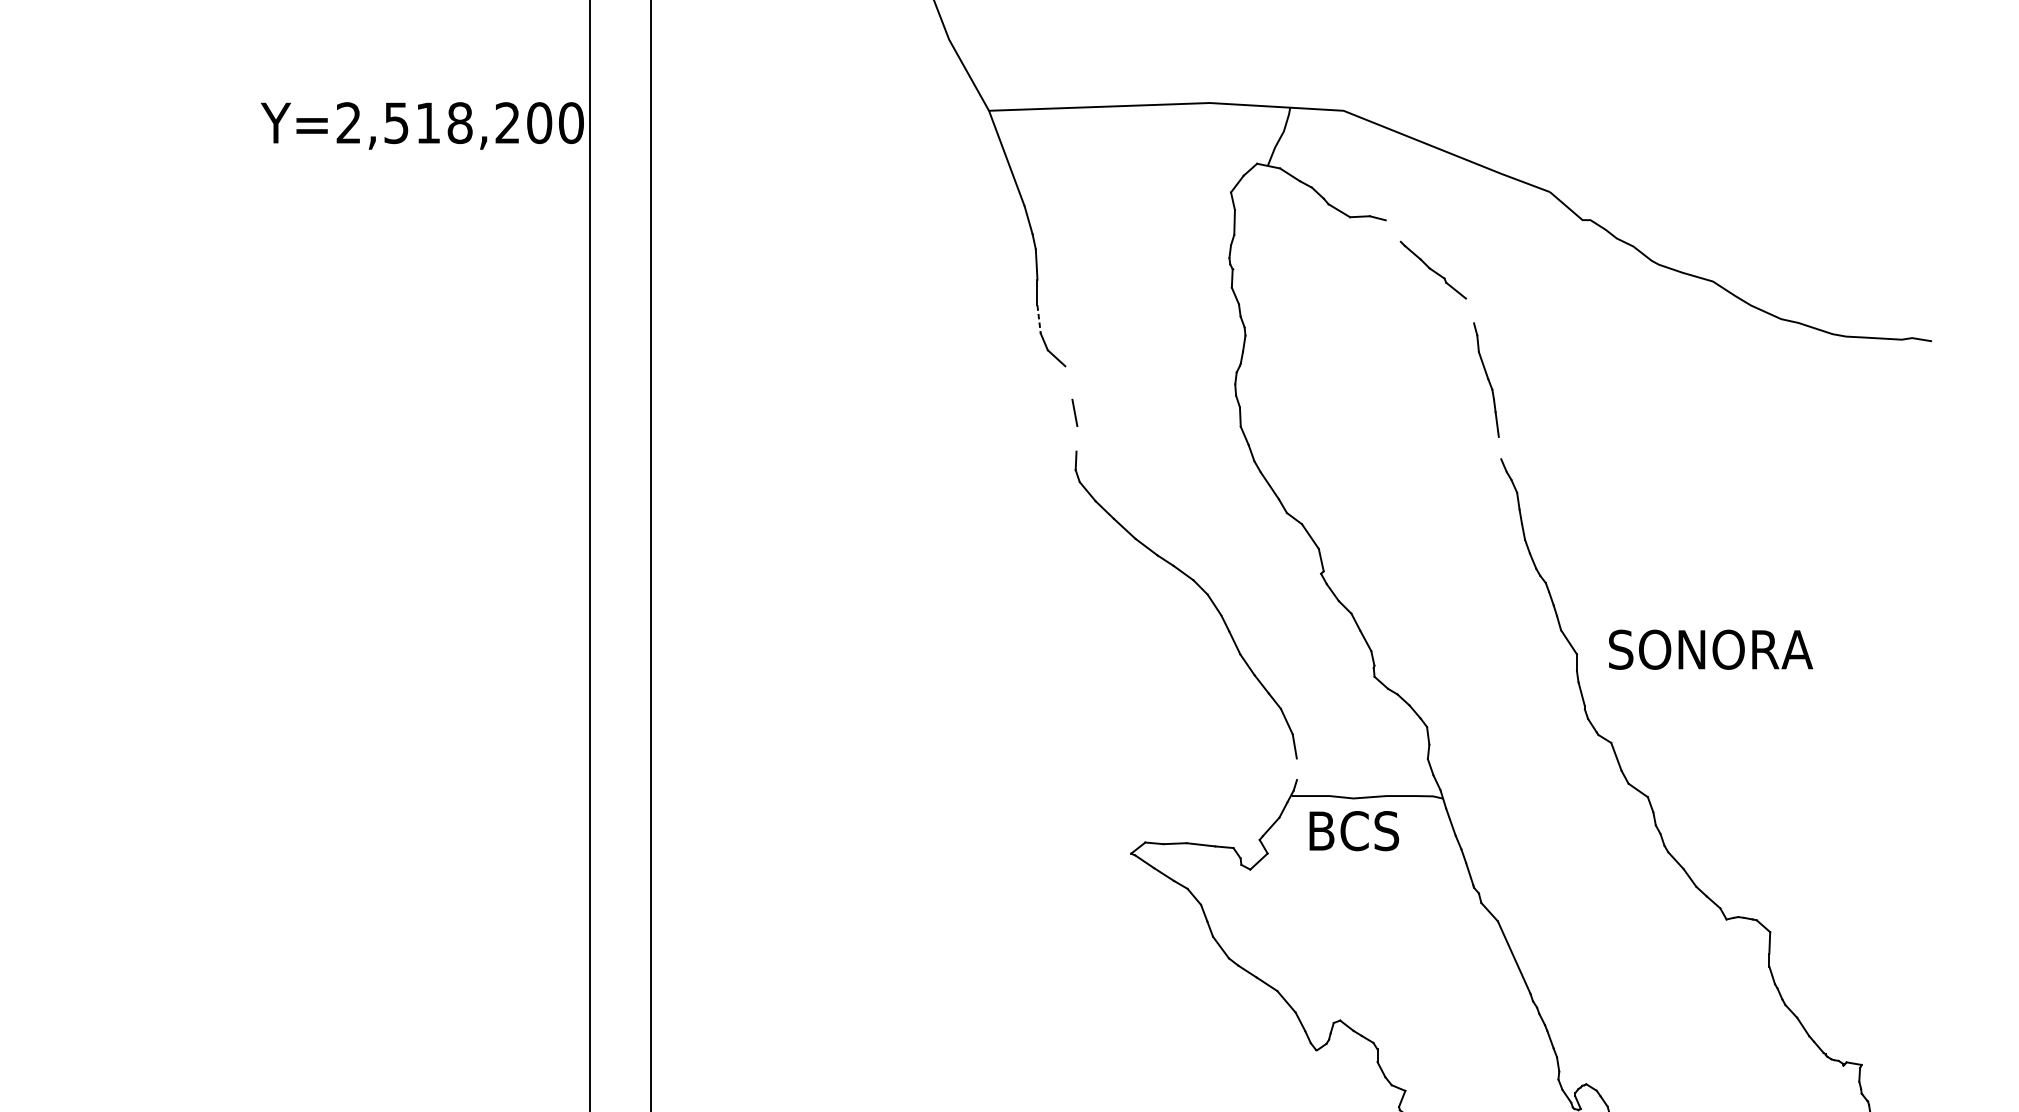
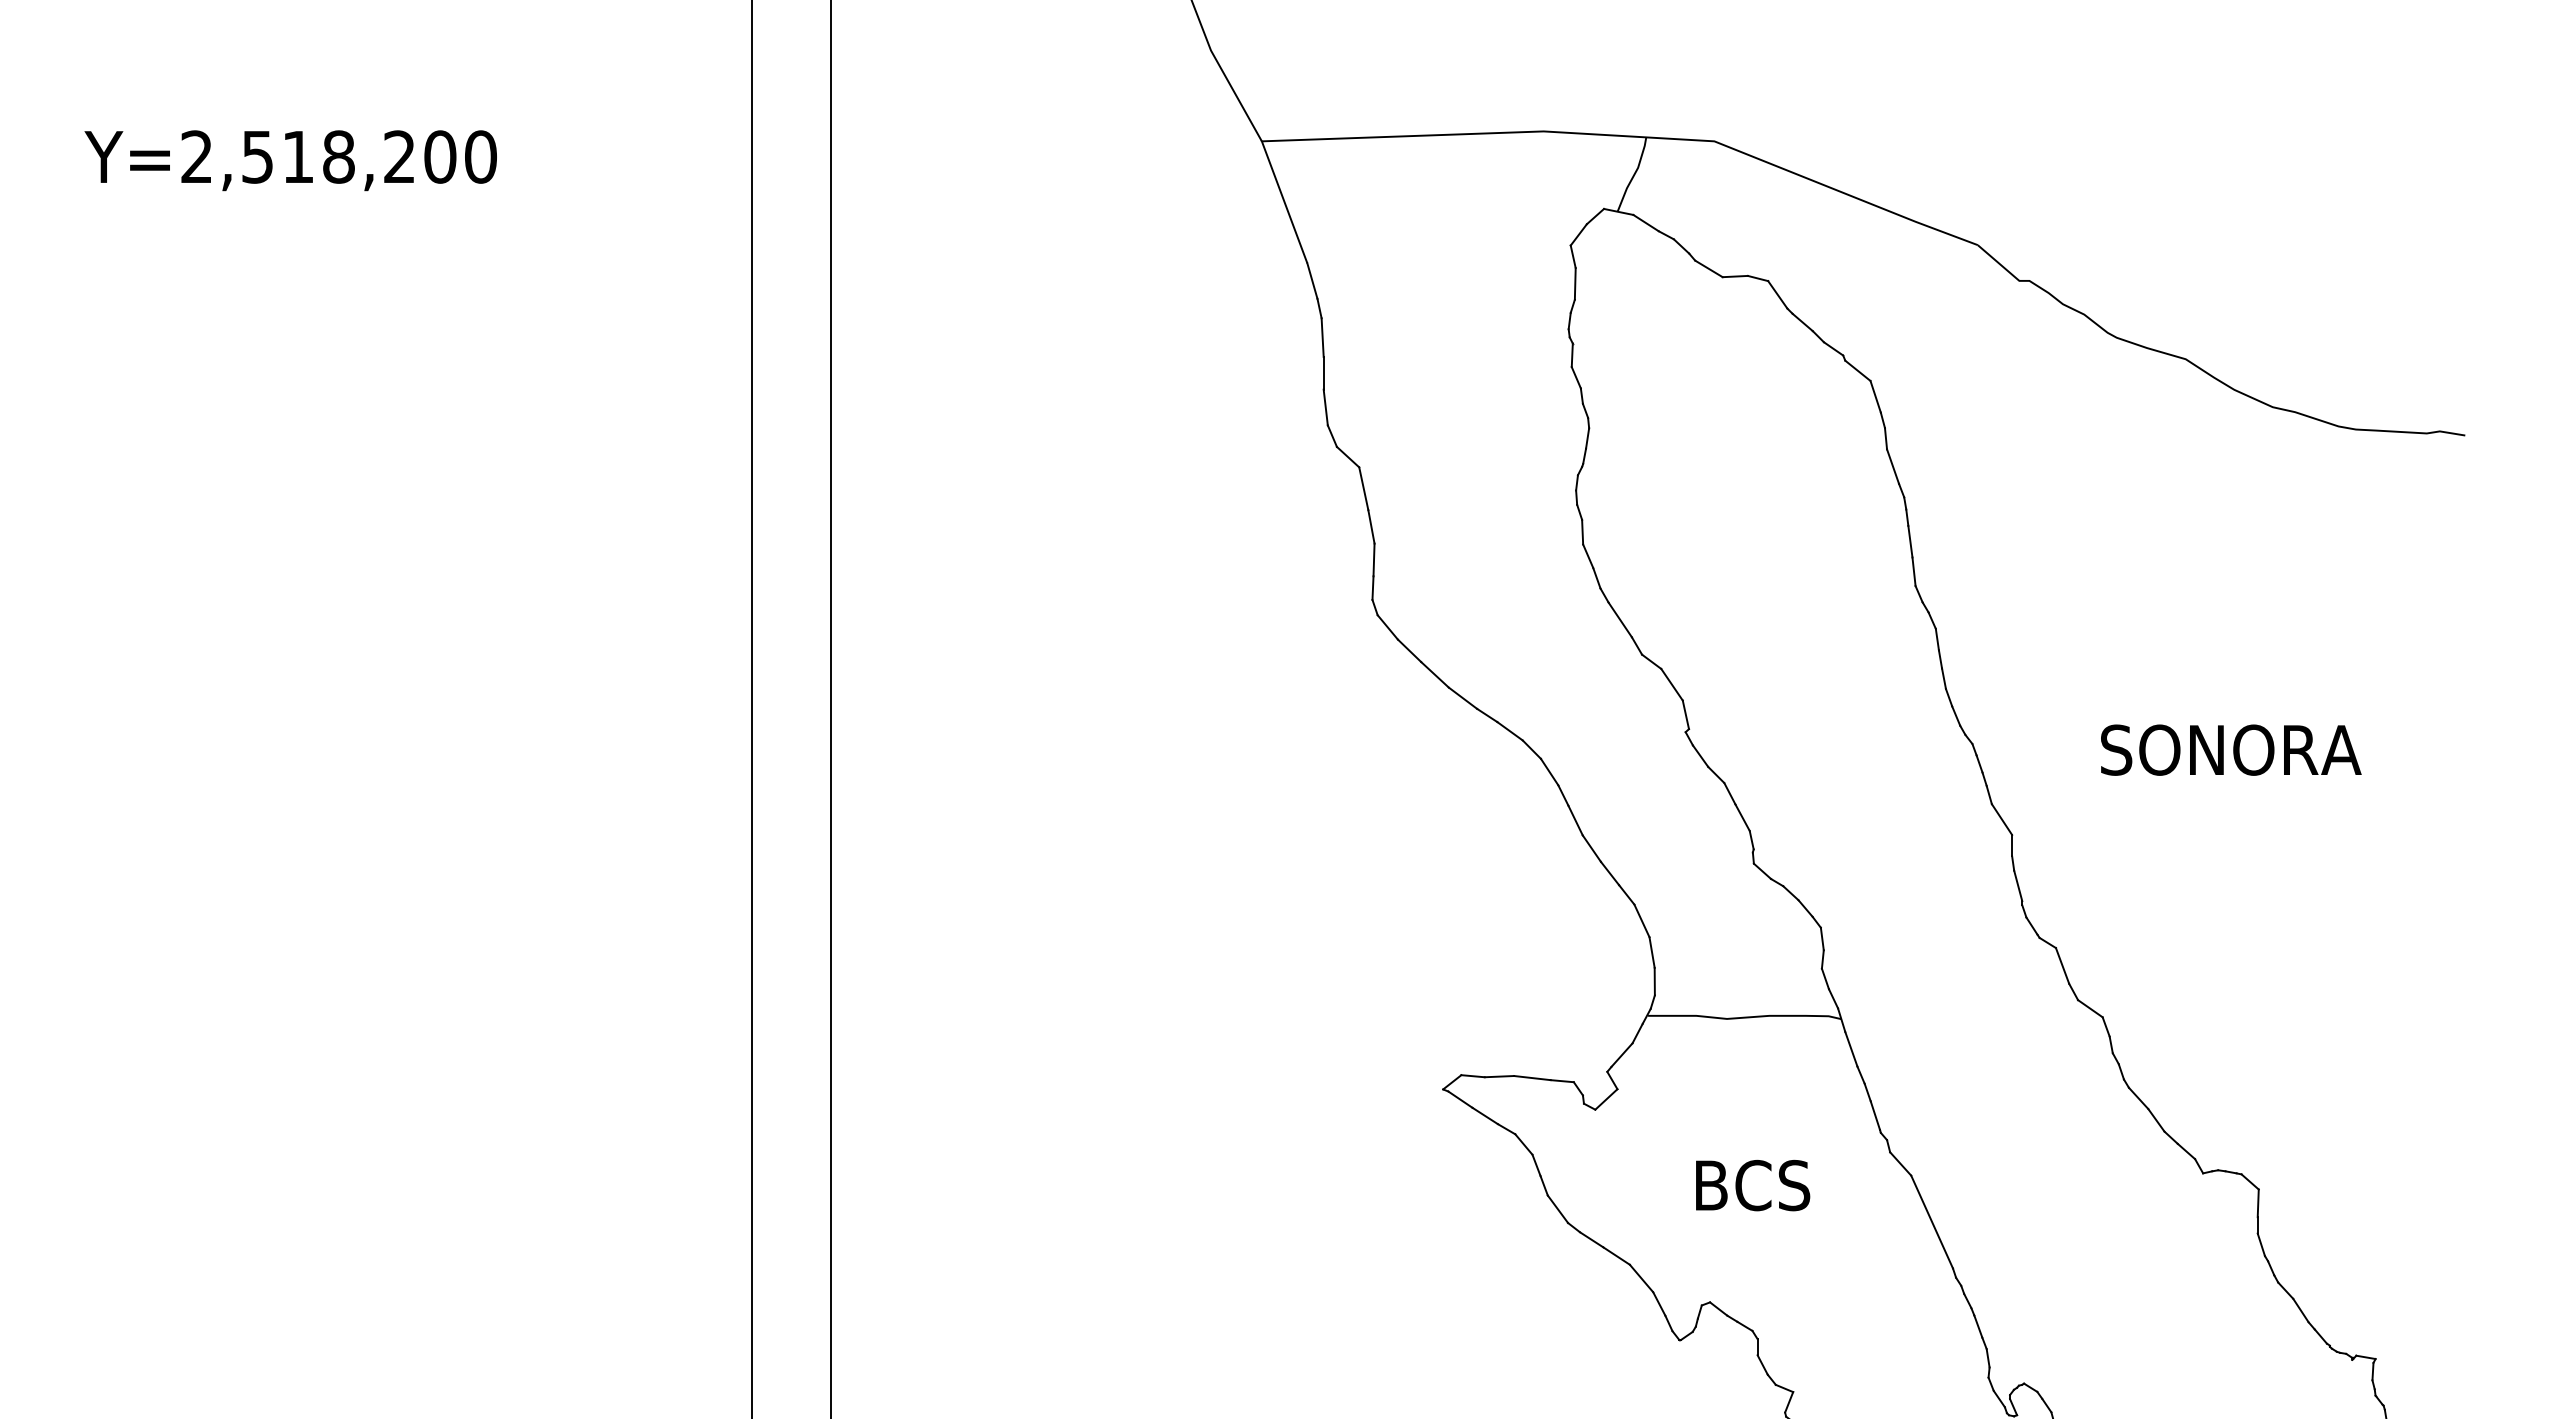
text: (422, 125) -> (290, 160), moved
line: (1393, 230) -> (1777, 294), added
line: (1469, 310) -> (1875, 396), added
line: (1038, 320) -> (1325, 408), dashed -> solid
line: (1068, 382) -> (1363, 488), added
line: (1076, 438) -> (1373, 559), added
line: (1499, 447) -> (1913, 571), added
text: (1711, 649) -> (2231, 749), moved
line: (1296, 769) -> (1654, 981), added
text: (1354, 831) -> (1753, 1185), moved

